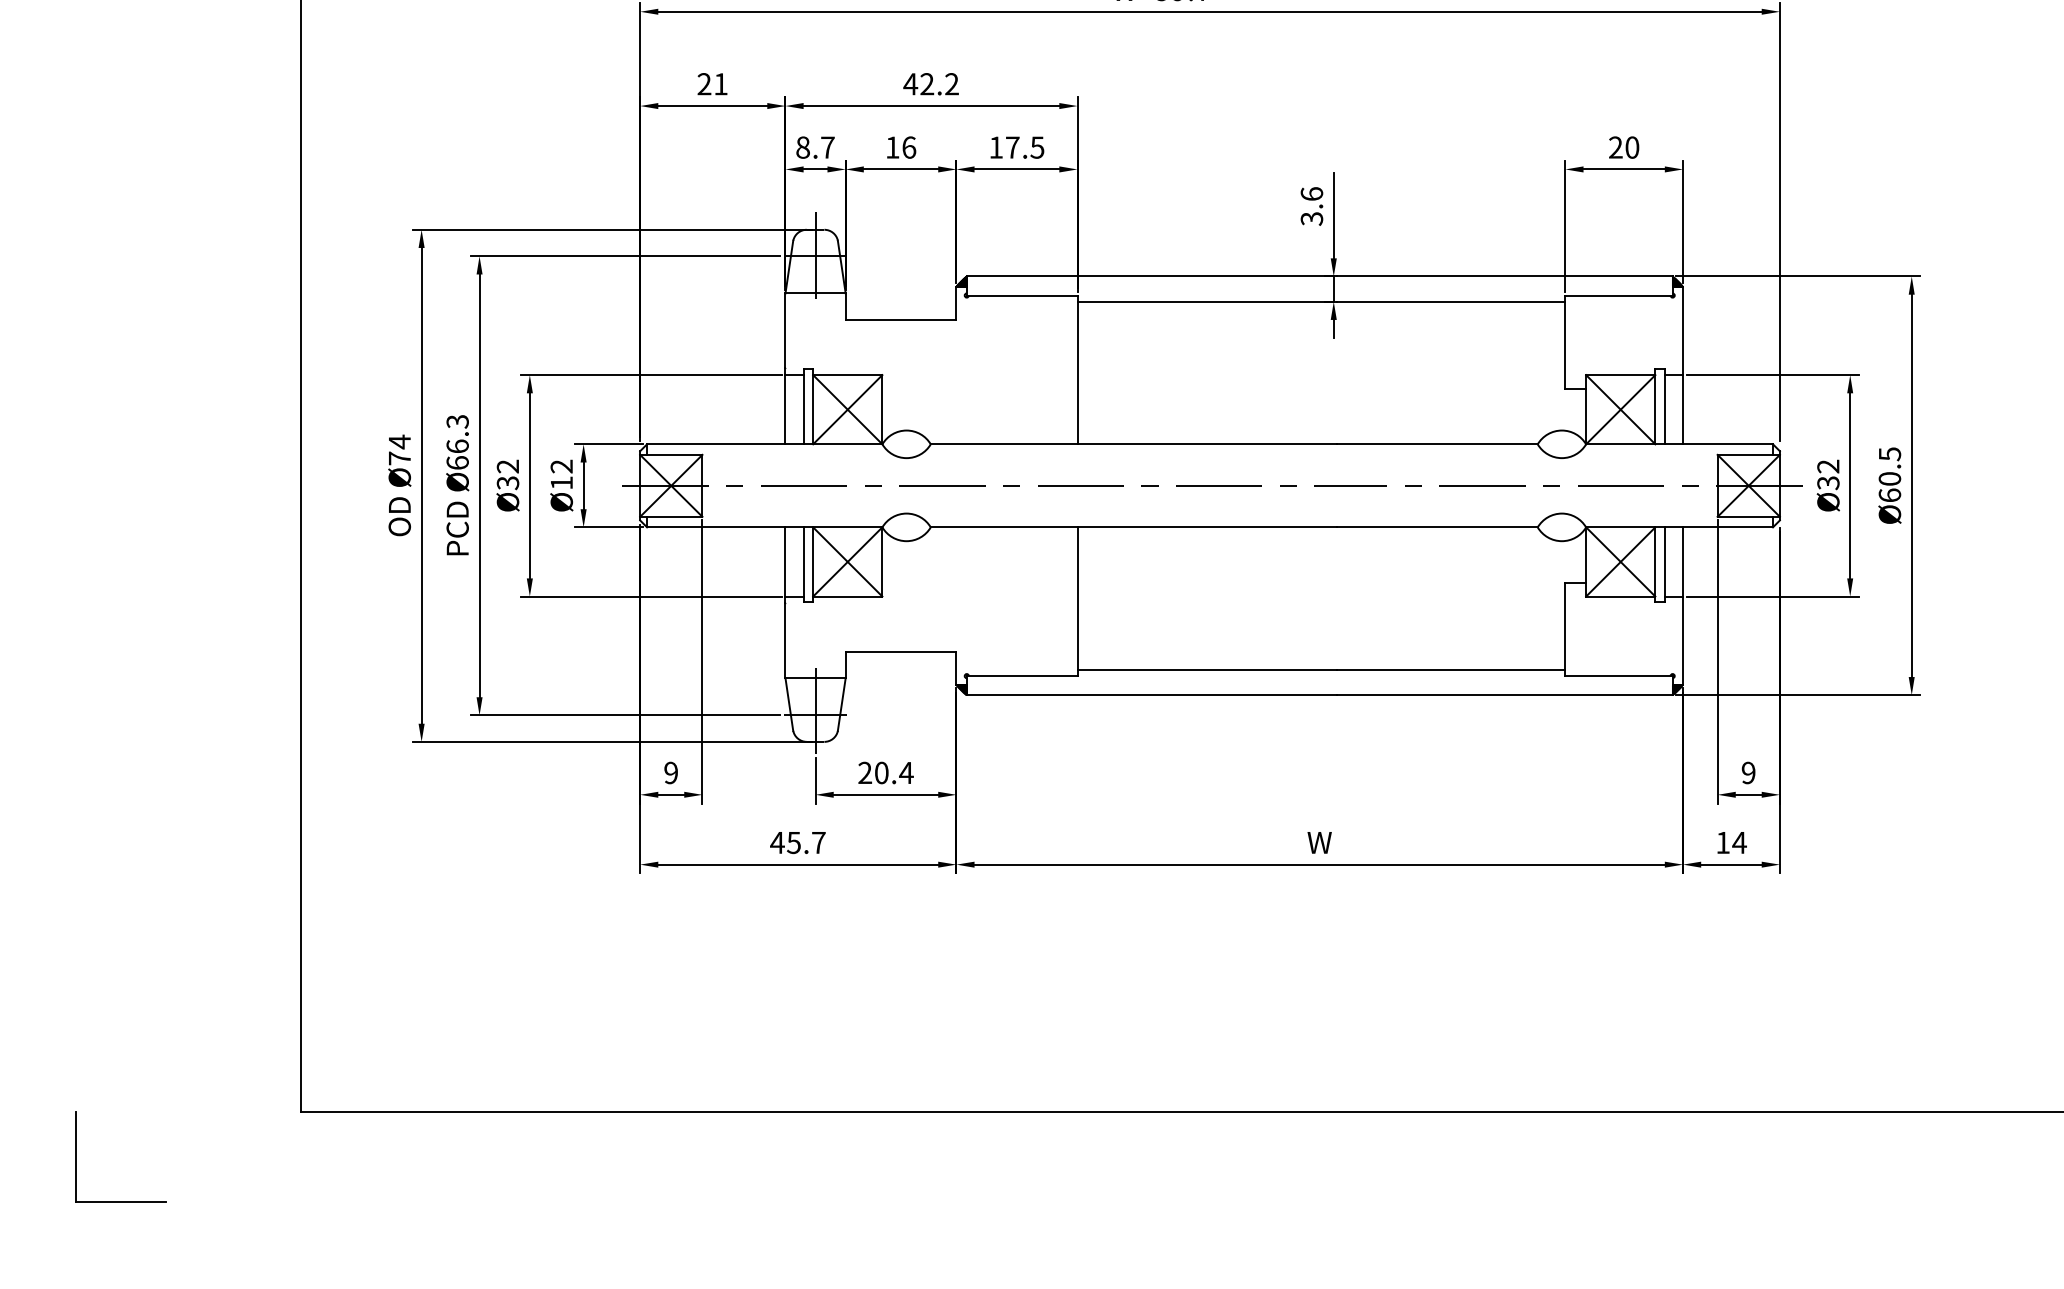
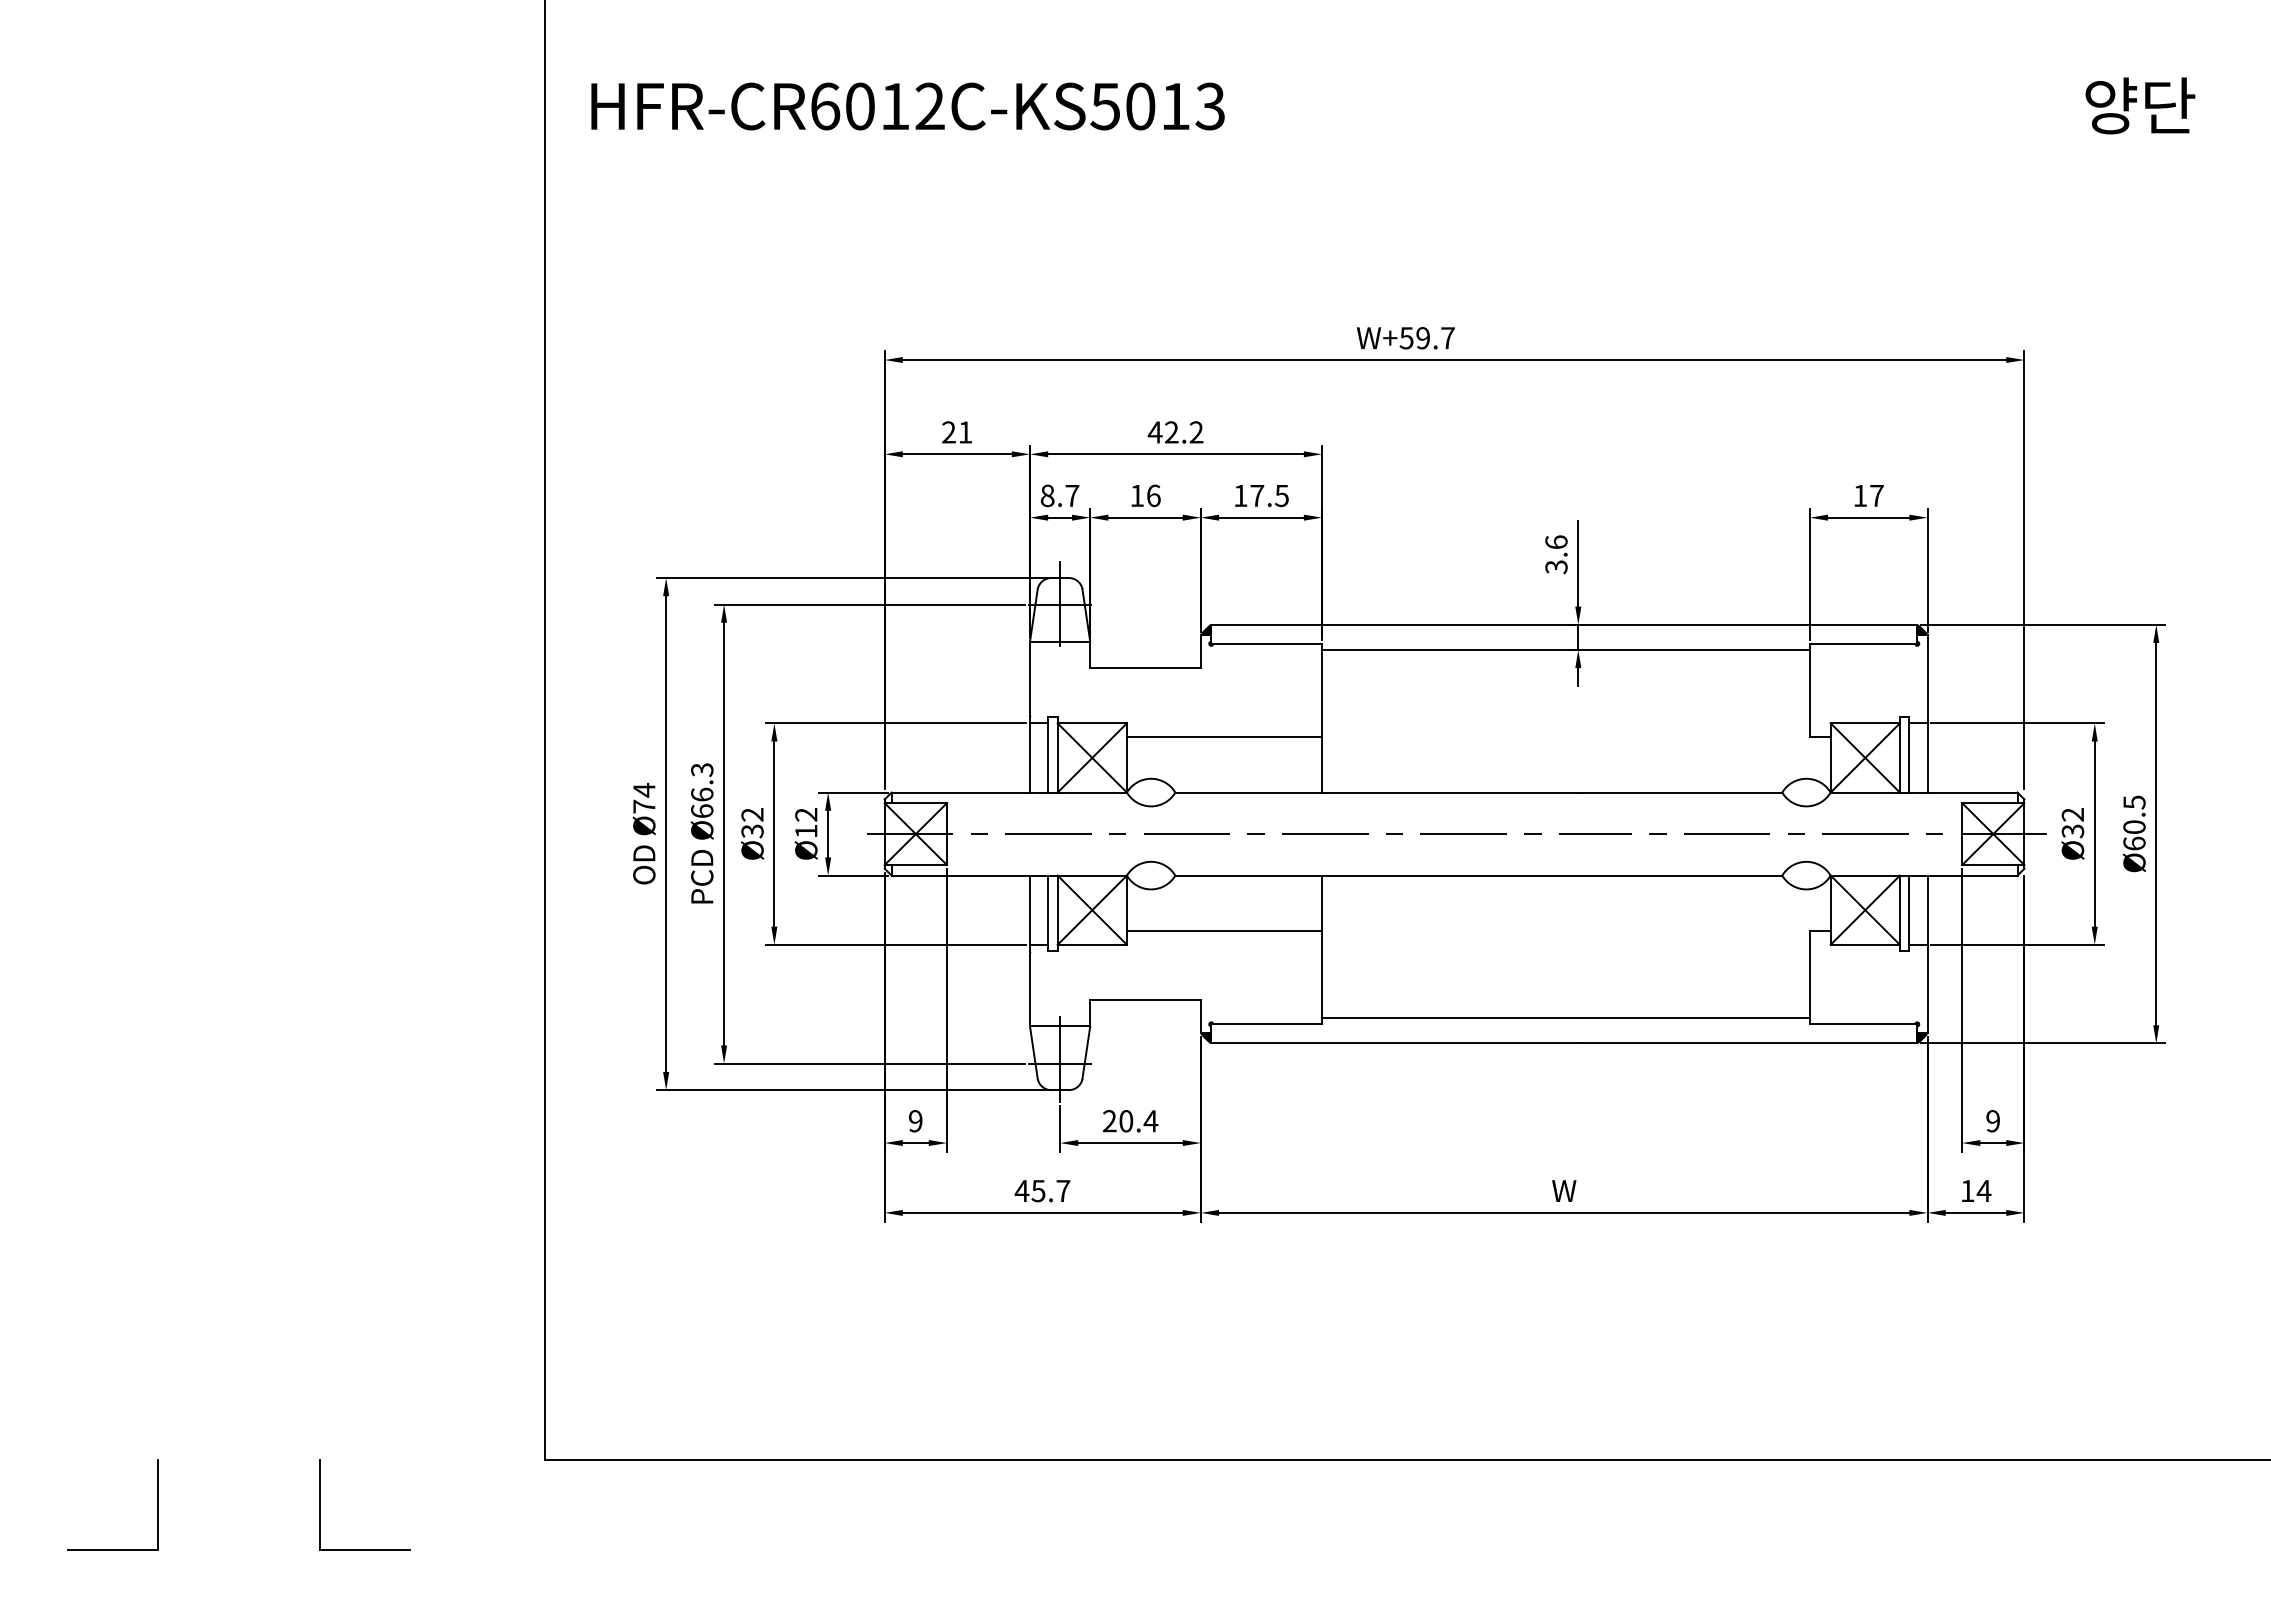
text: (1623, 147) -> (1868, 495), 20 -> 17
line: (979, 389) -> (1224, 737), added
line: (979, 582) -> (1224, 930), added

